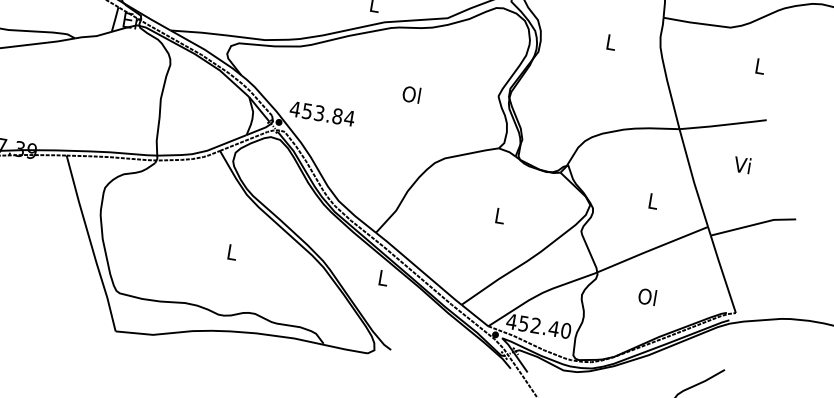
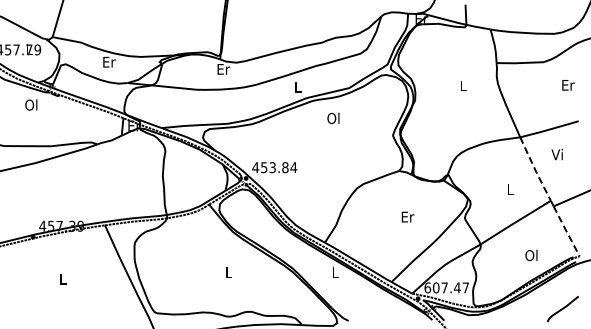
text: (760, 66) -> (568, 85), L -> Er
text: (411, 93) -> (333, 117), moved
text: (741, 164) -> (556, 154), moved
line: (693, 180) -> (535, 170), solid -> dashed
text: (499, 215) -> (407, 216), L -> Er
line: (723, 274) -> (566, 231), solid -> dashed
text: (647, 296) -> (531, 255), moved
text: (538, 325) -> (446, 287), 452.40 -> 607.47

